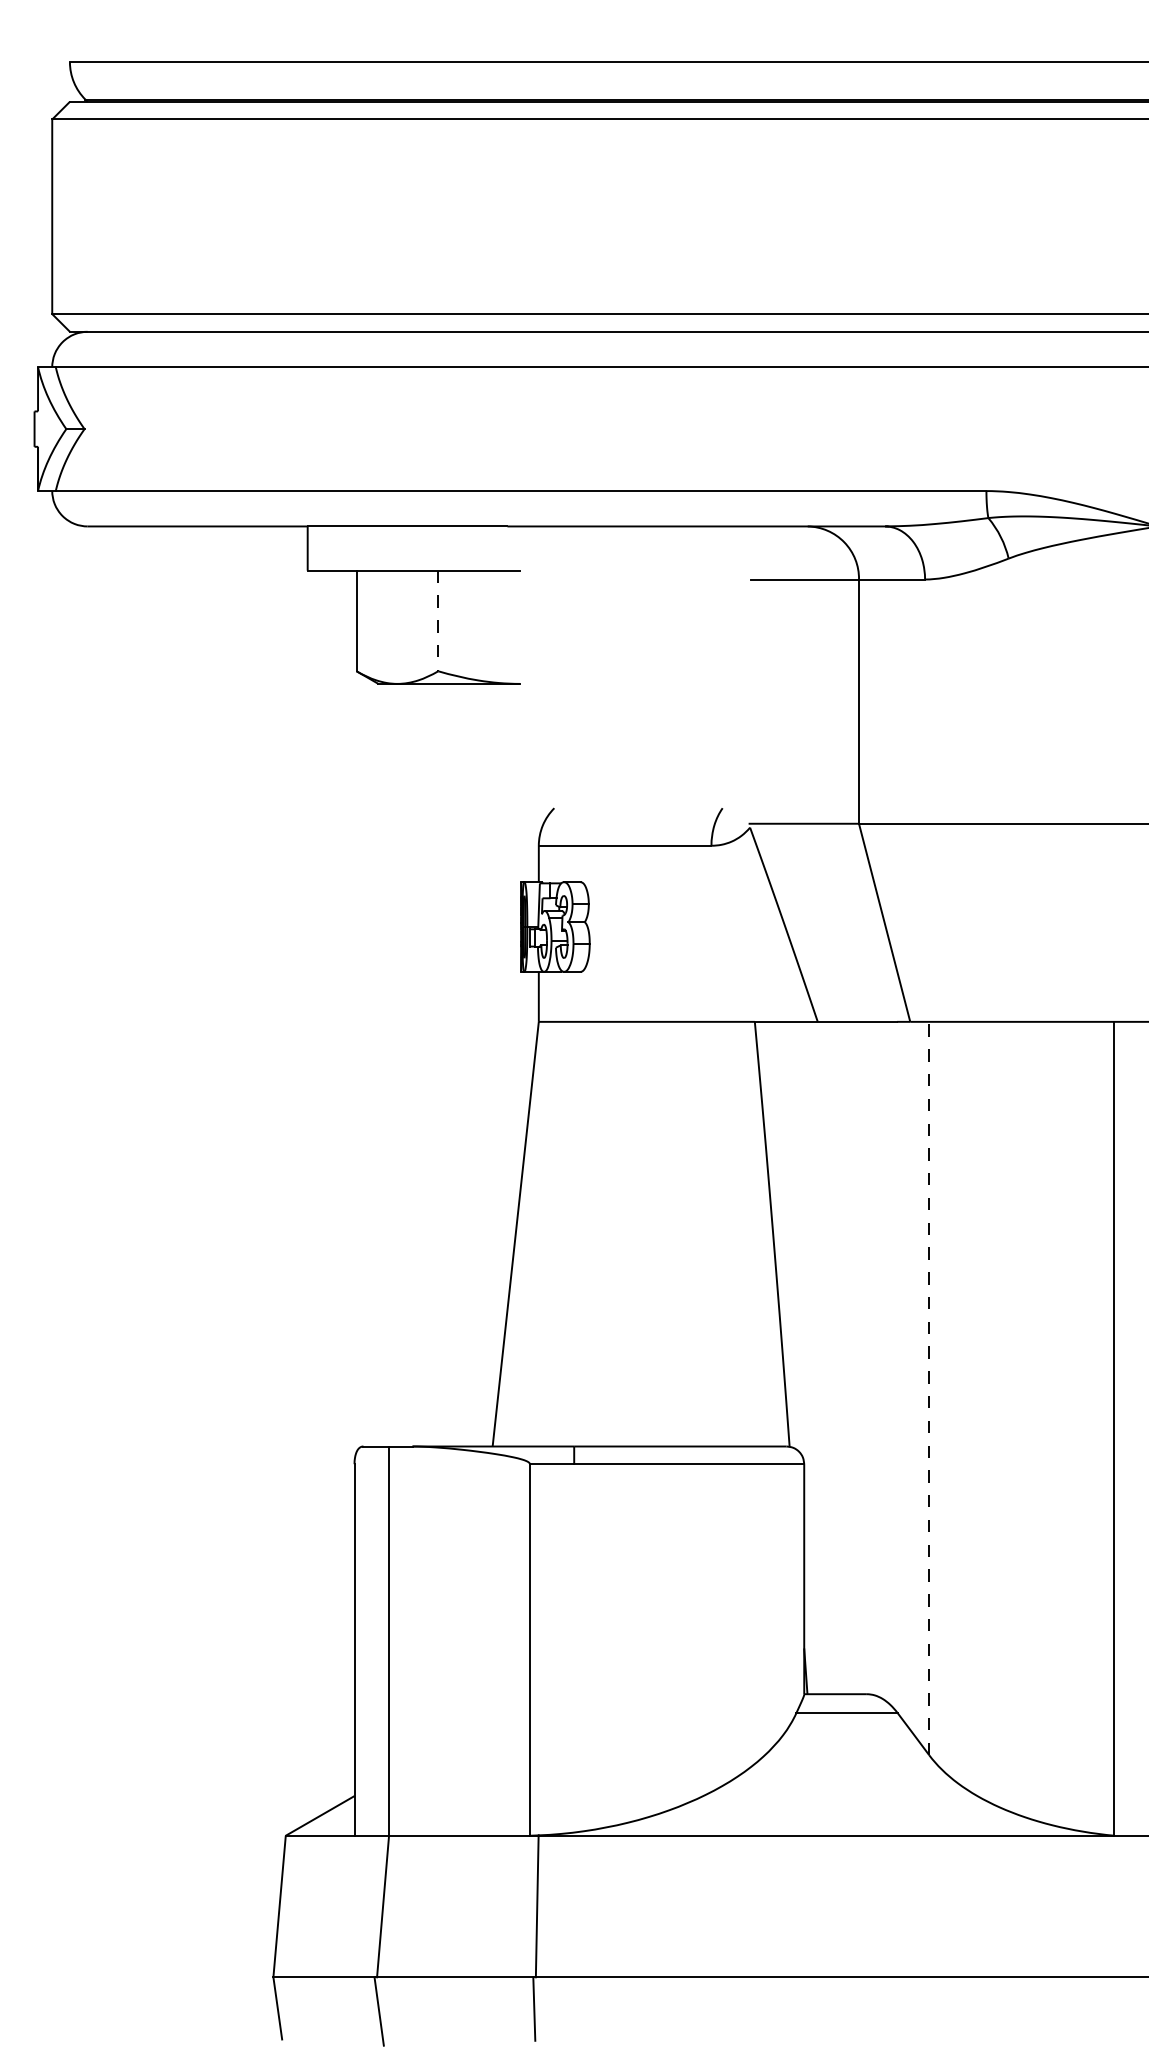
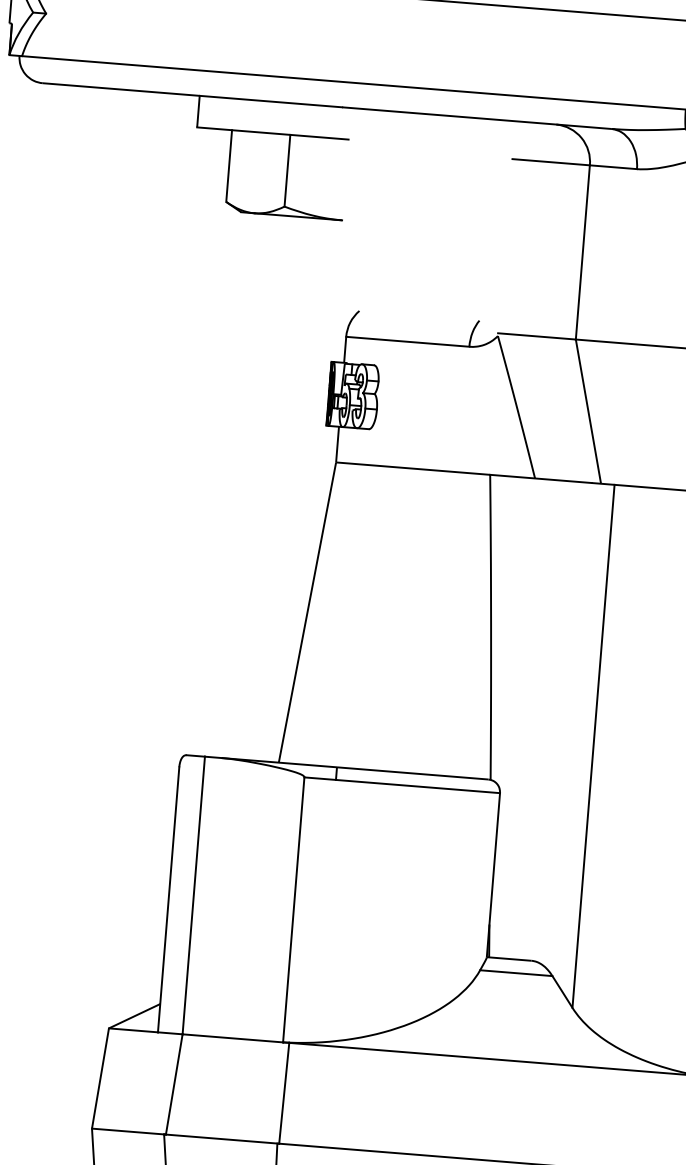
line: (438, 621) -> (287, 171), dashed -> solid
line: (929, 1388) -> (593, 746), dashed -> solid

